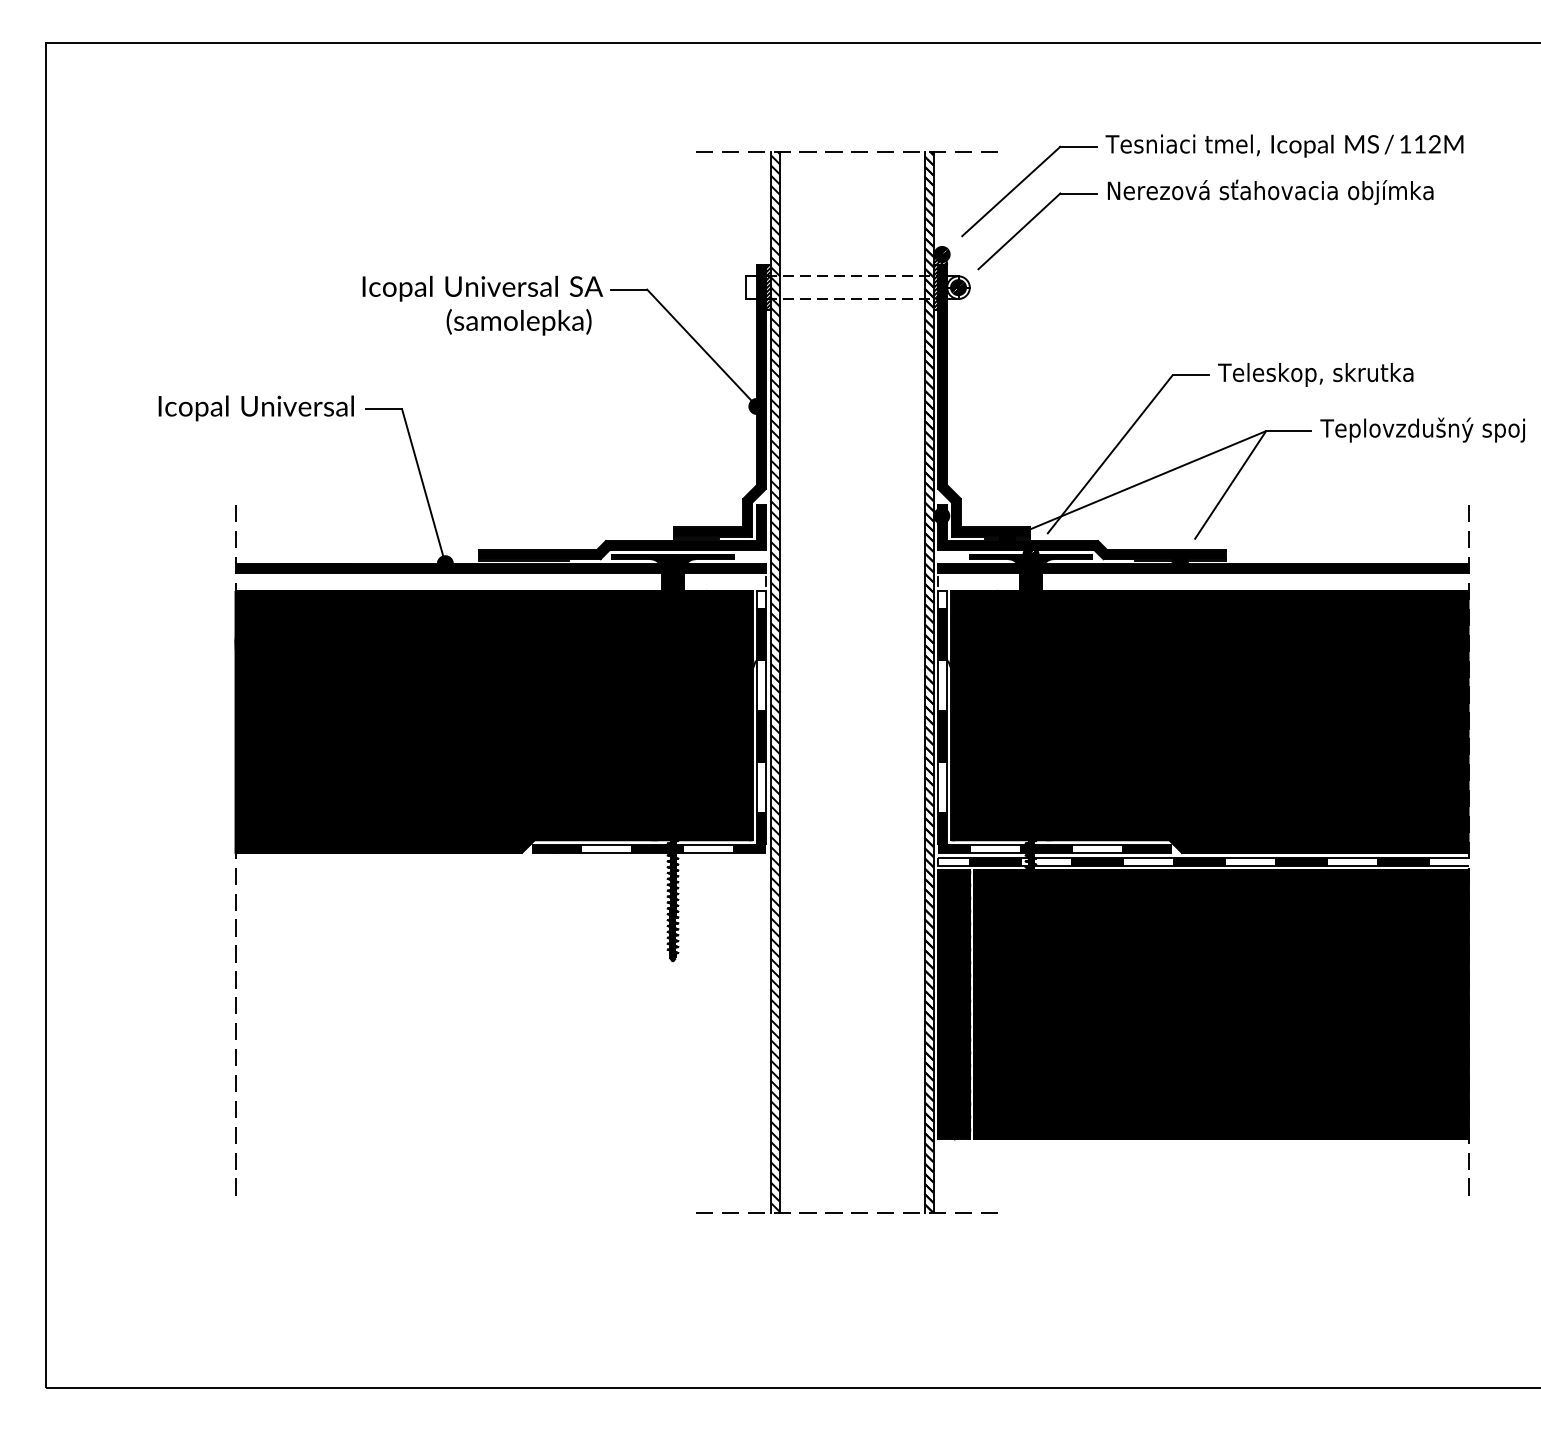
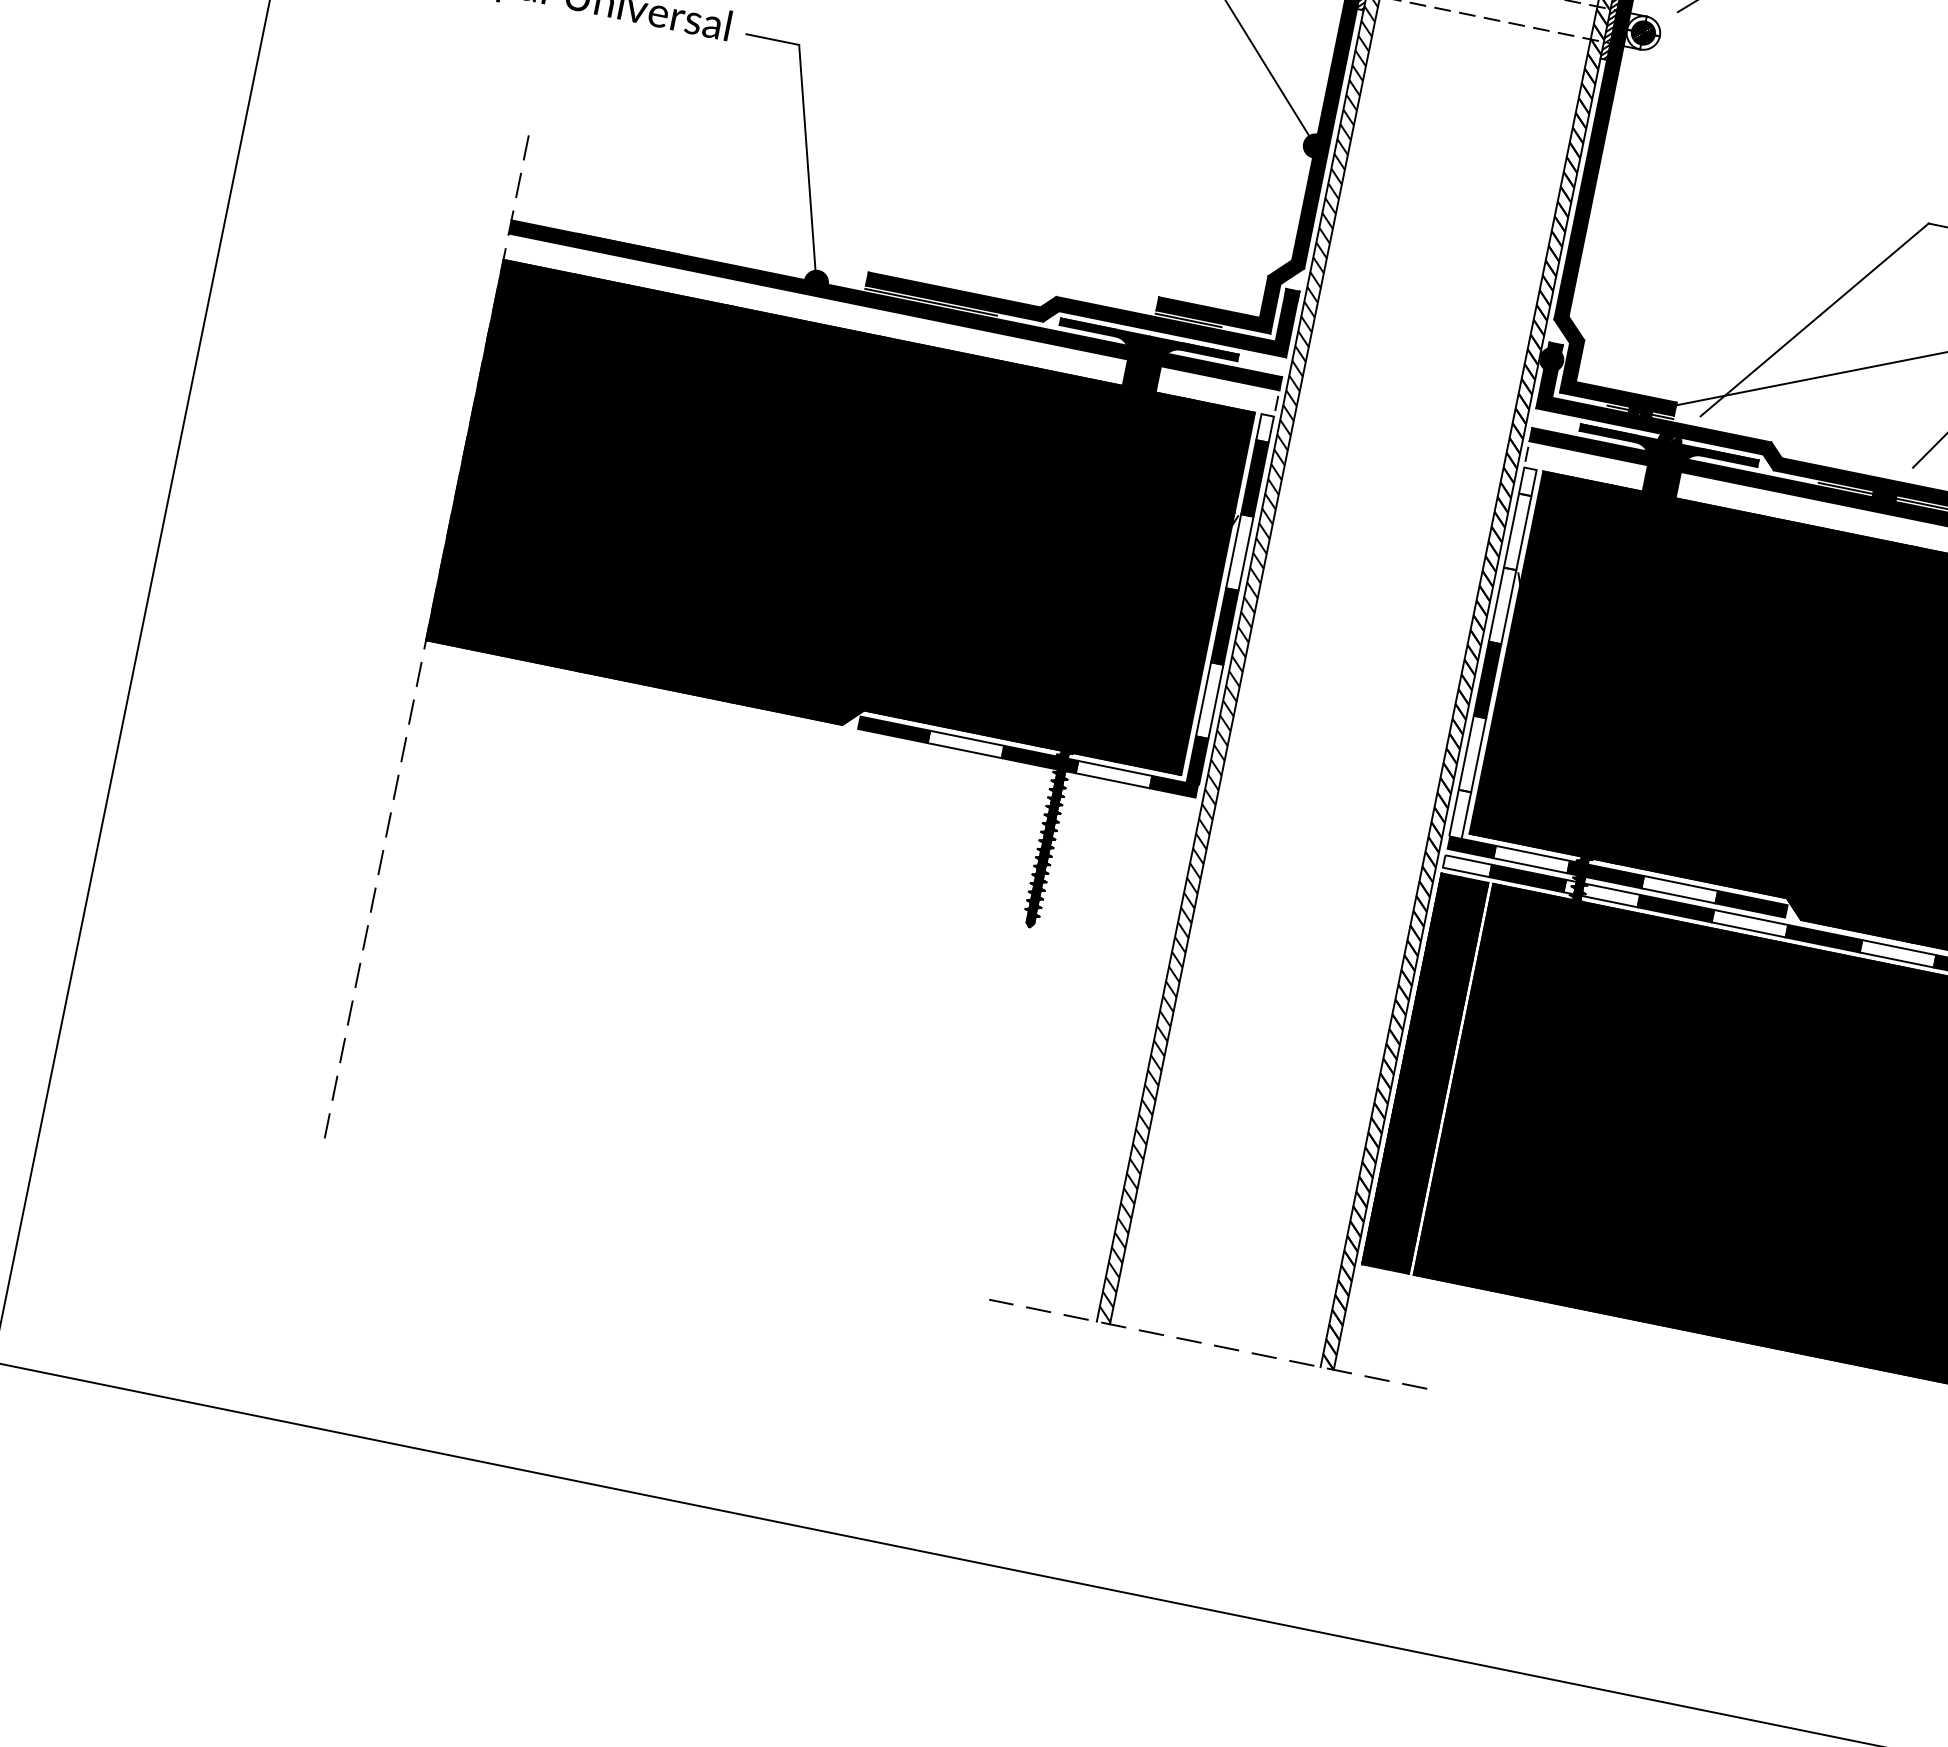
fill: (942, 633) -> (1517, 530), removed
fill: (942, 828) -> (1460, 813), removed

